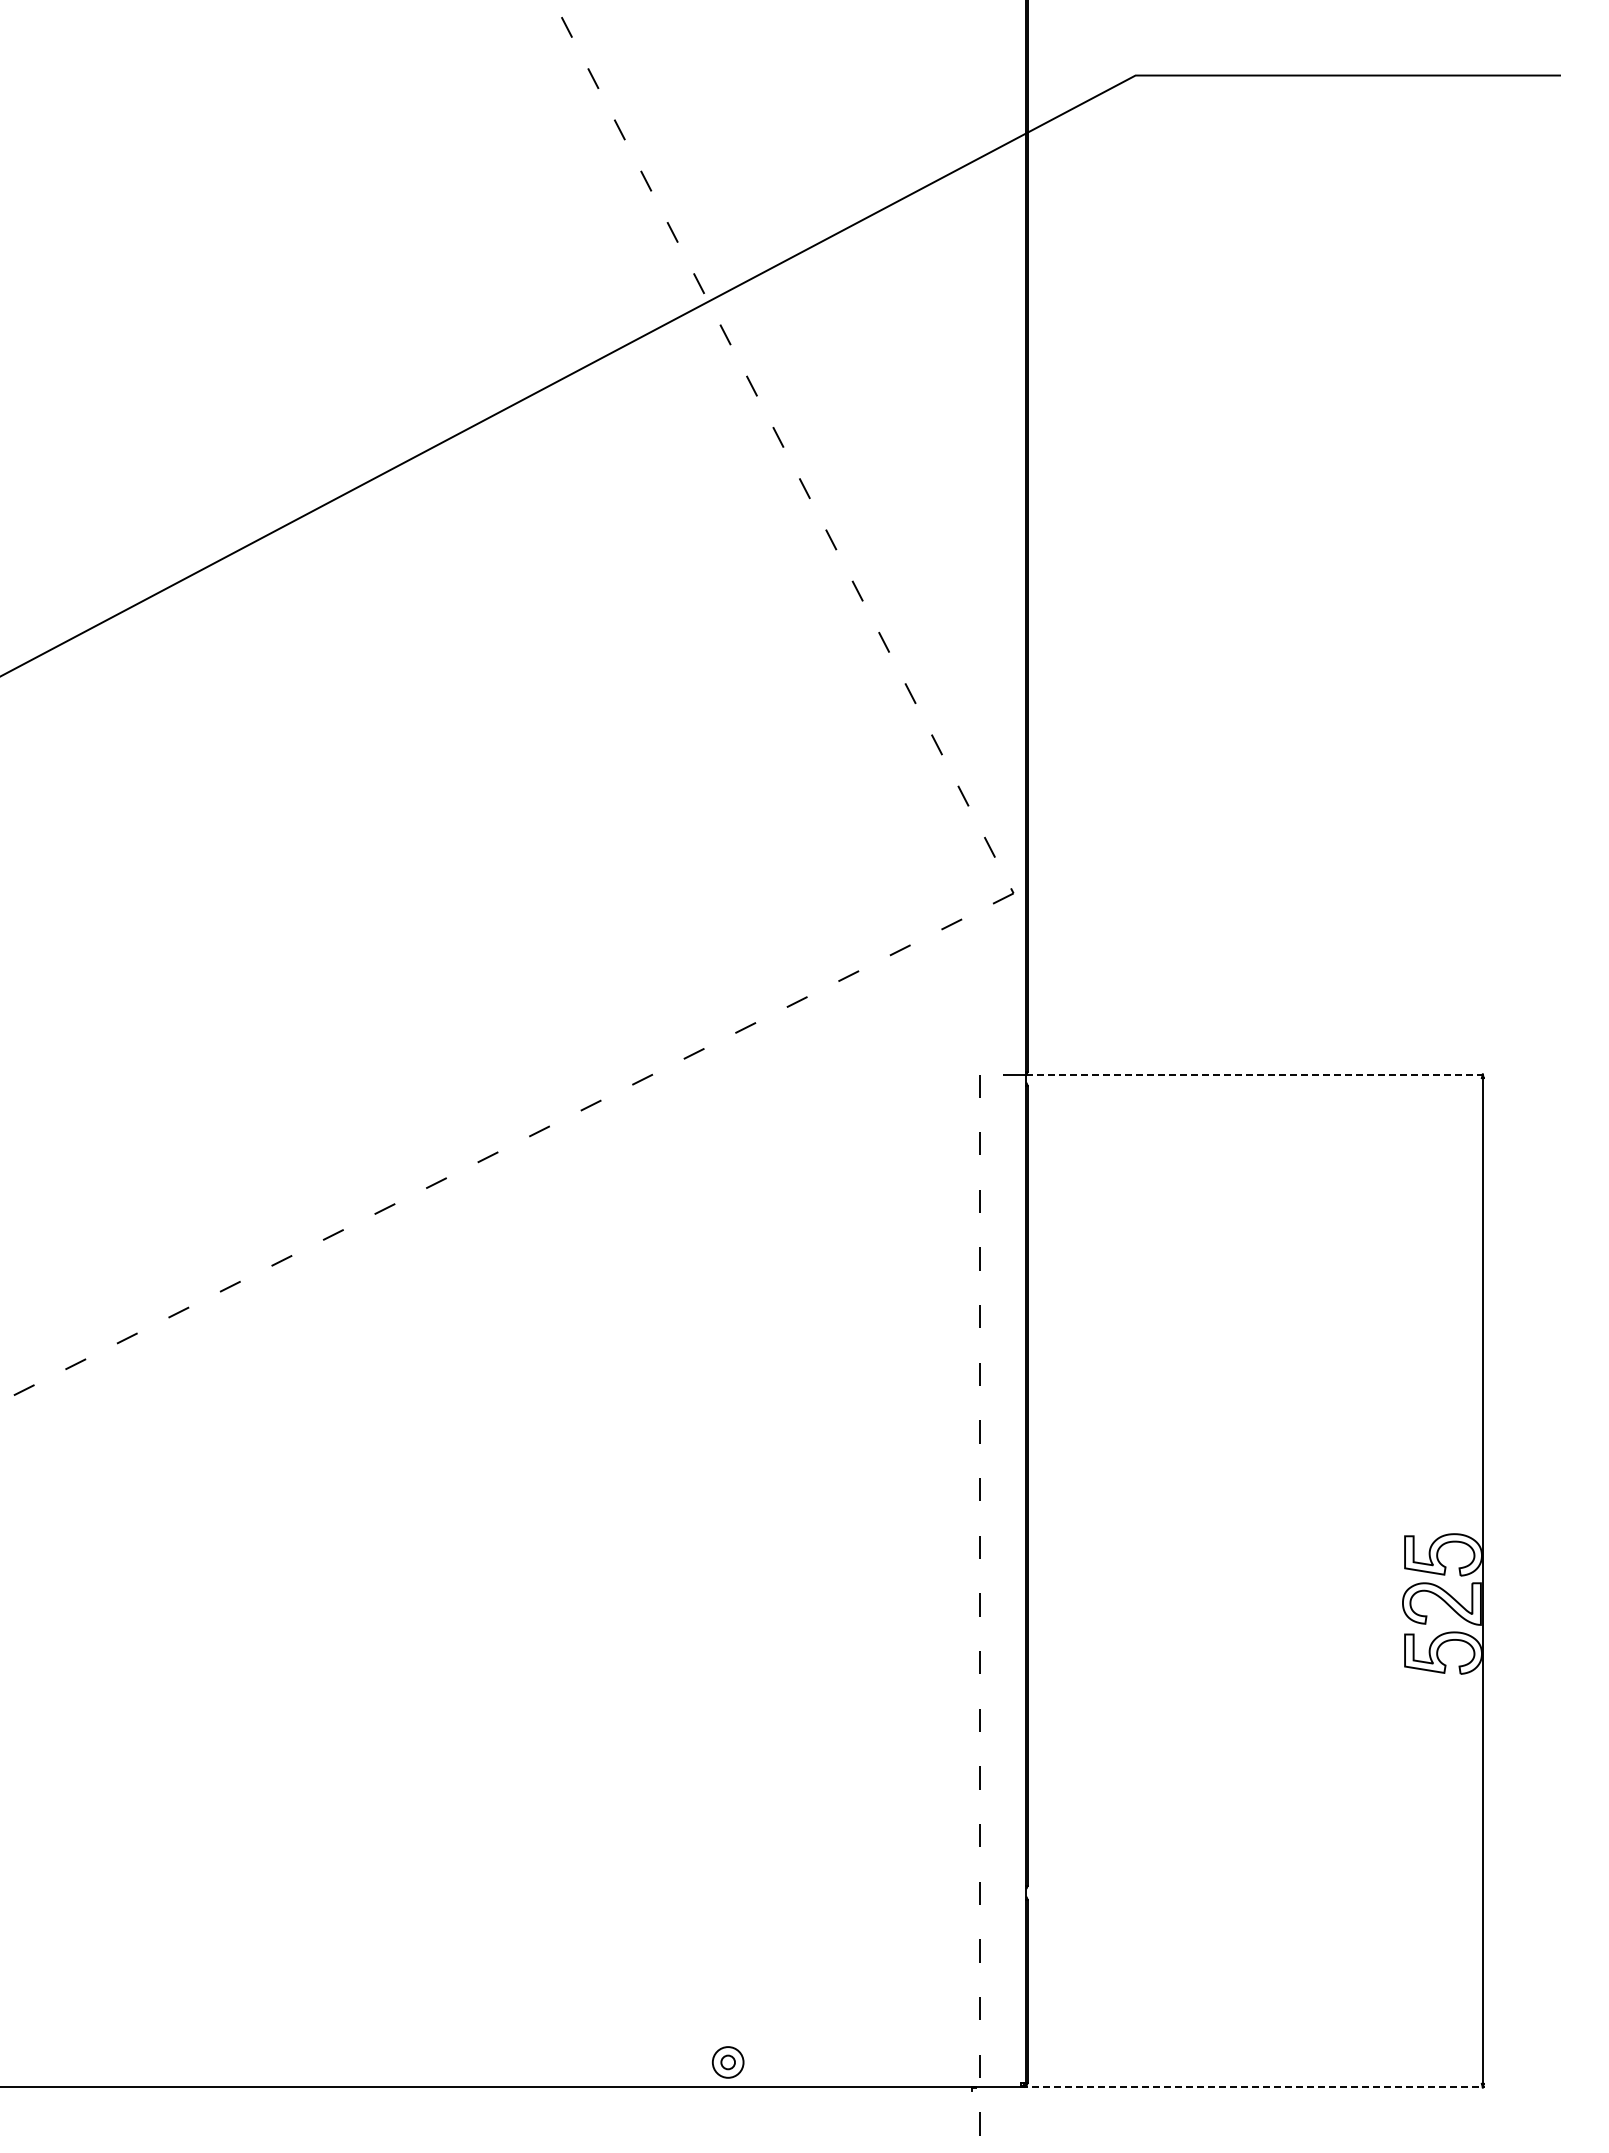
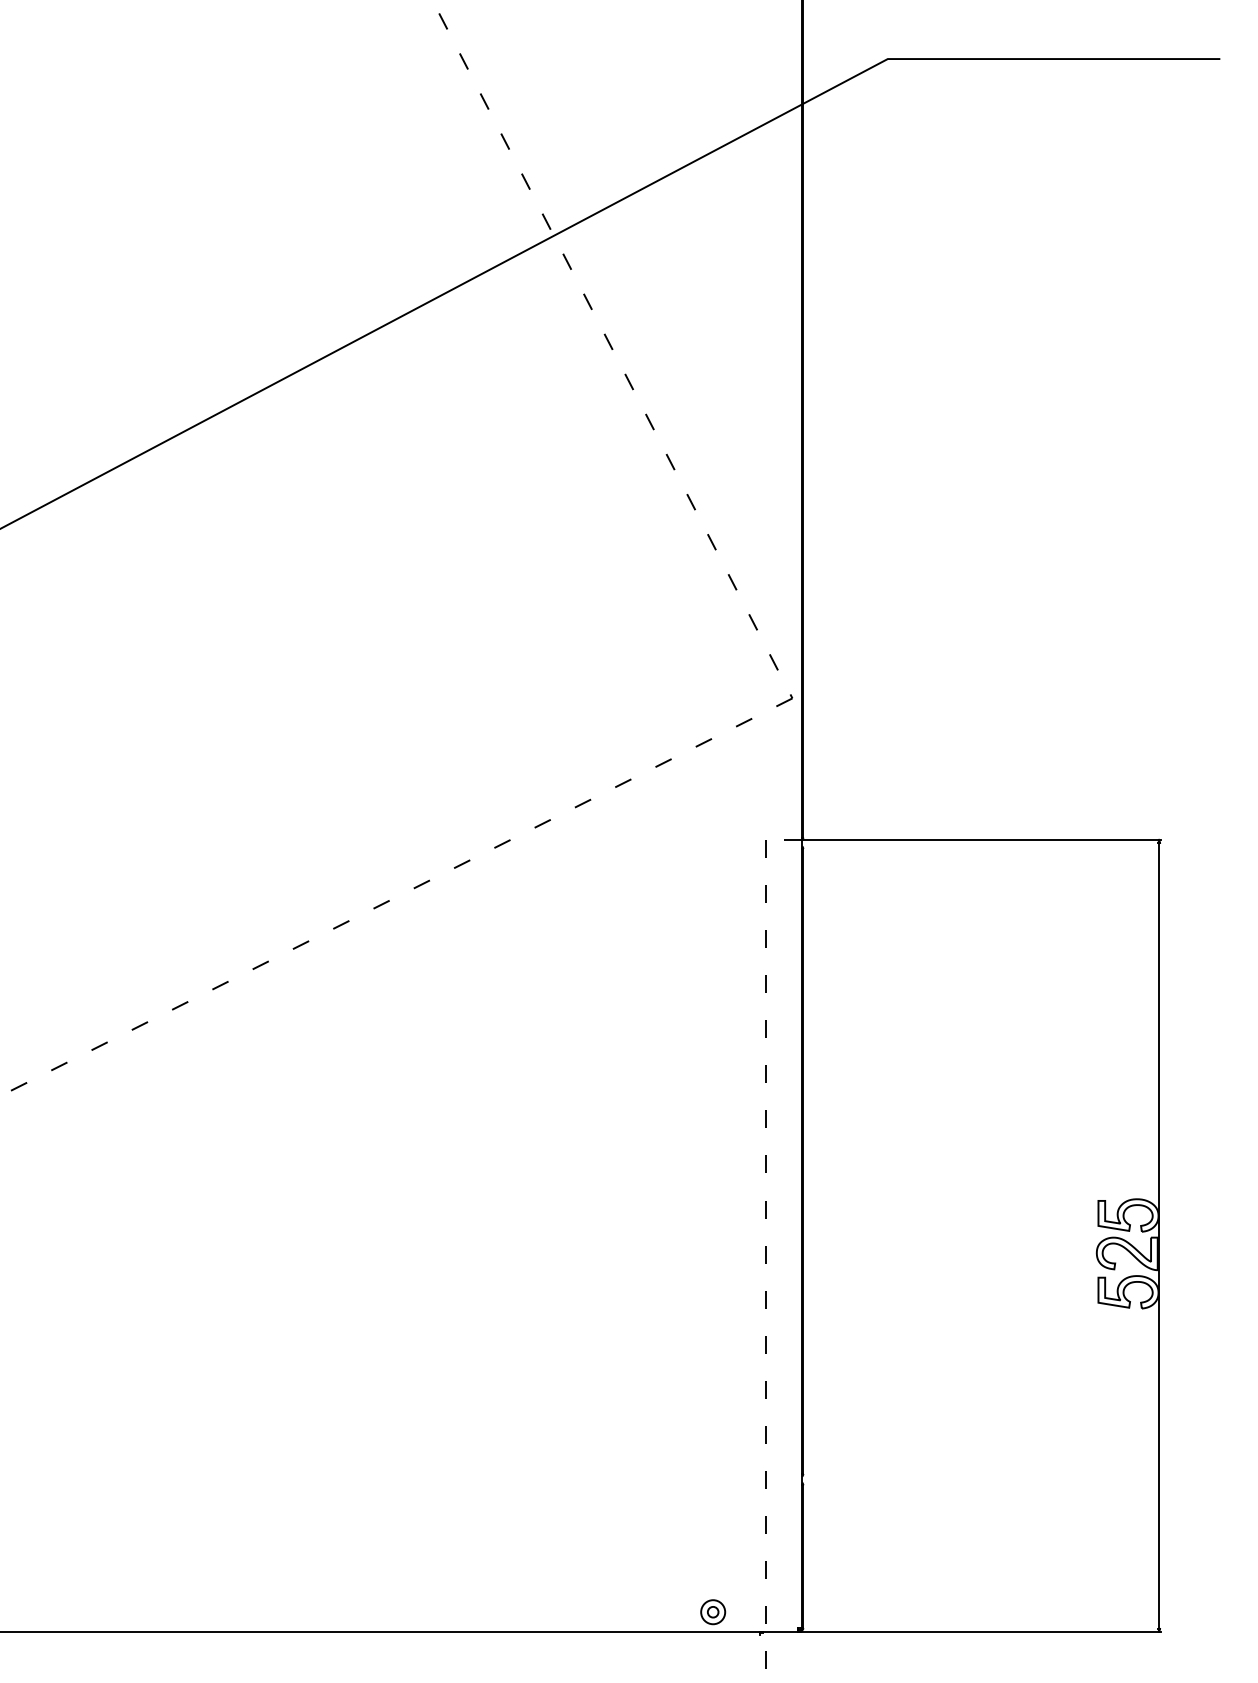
line: (1255, 1074) -> (981, 839), dashed -> solid
part: (727, 2062) -> (712, 1612), moved
line: (1253, 2087) -> (979, 1631), dashed -> solid

